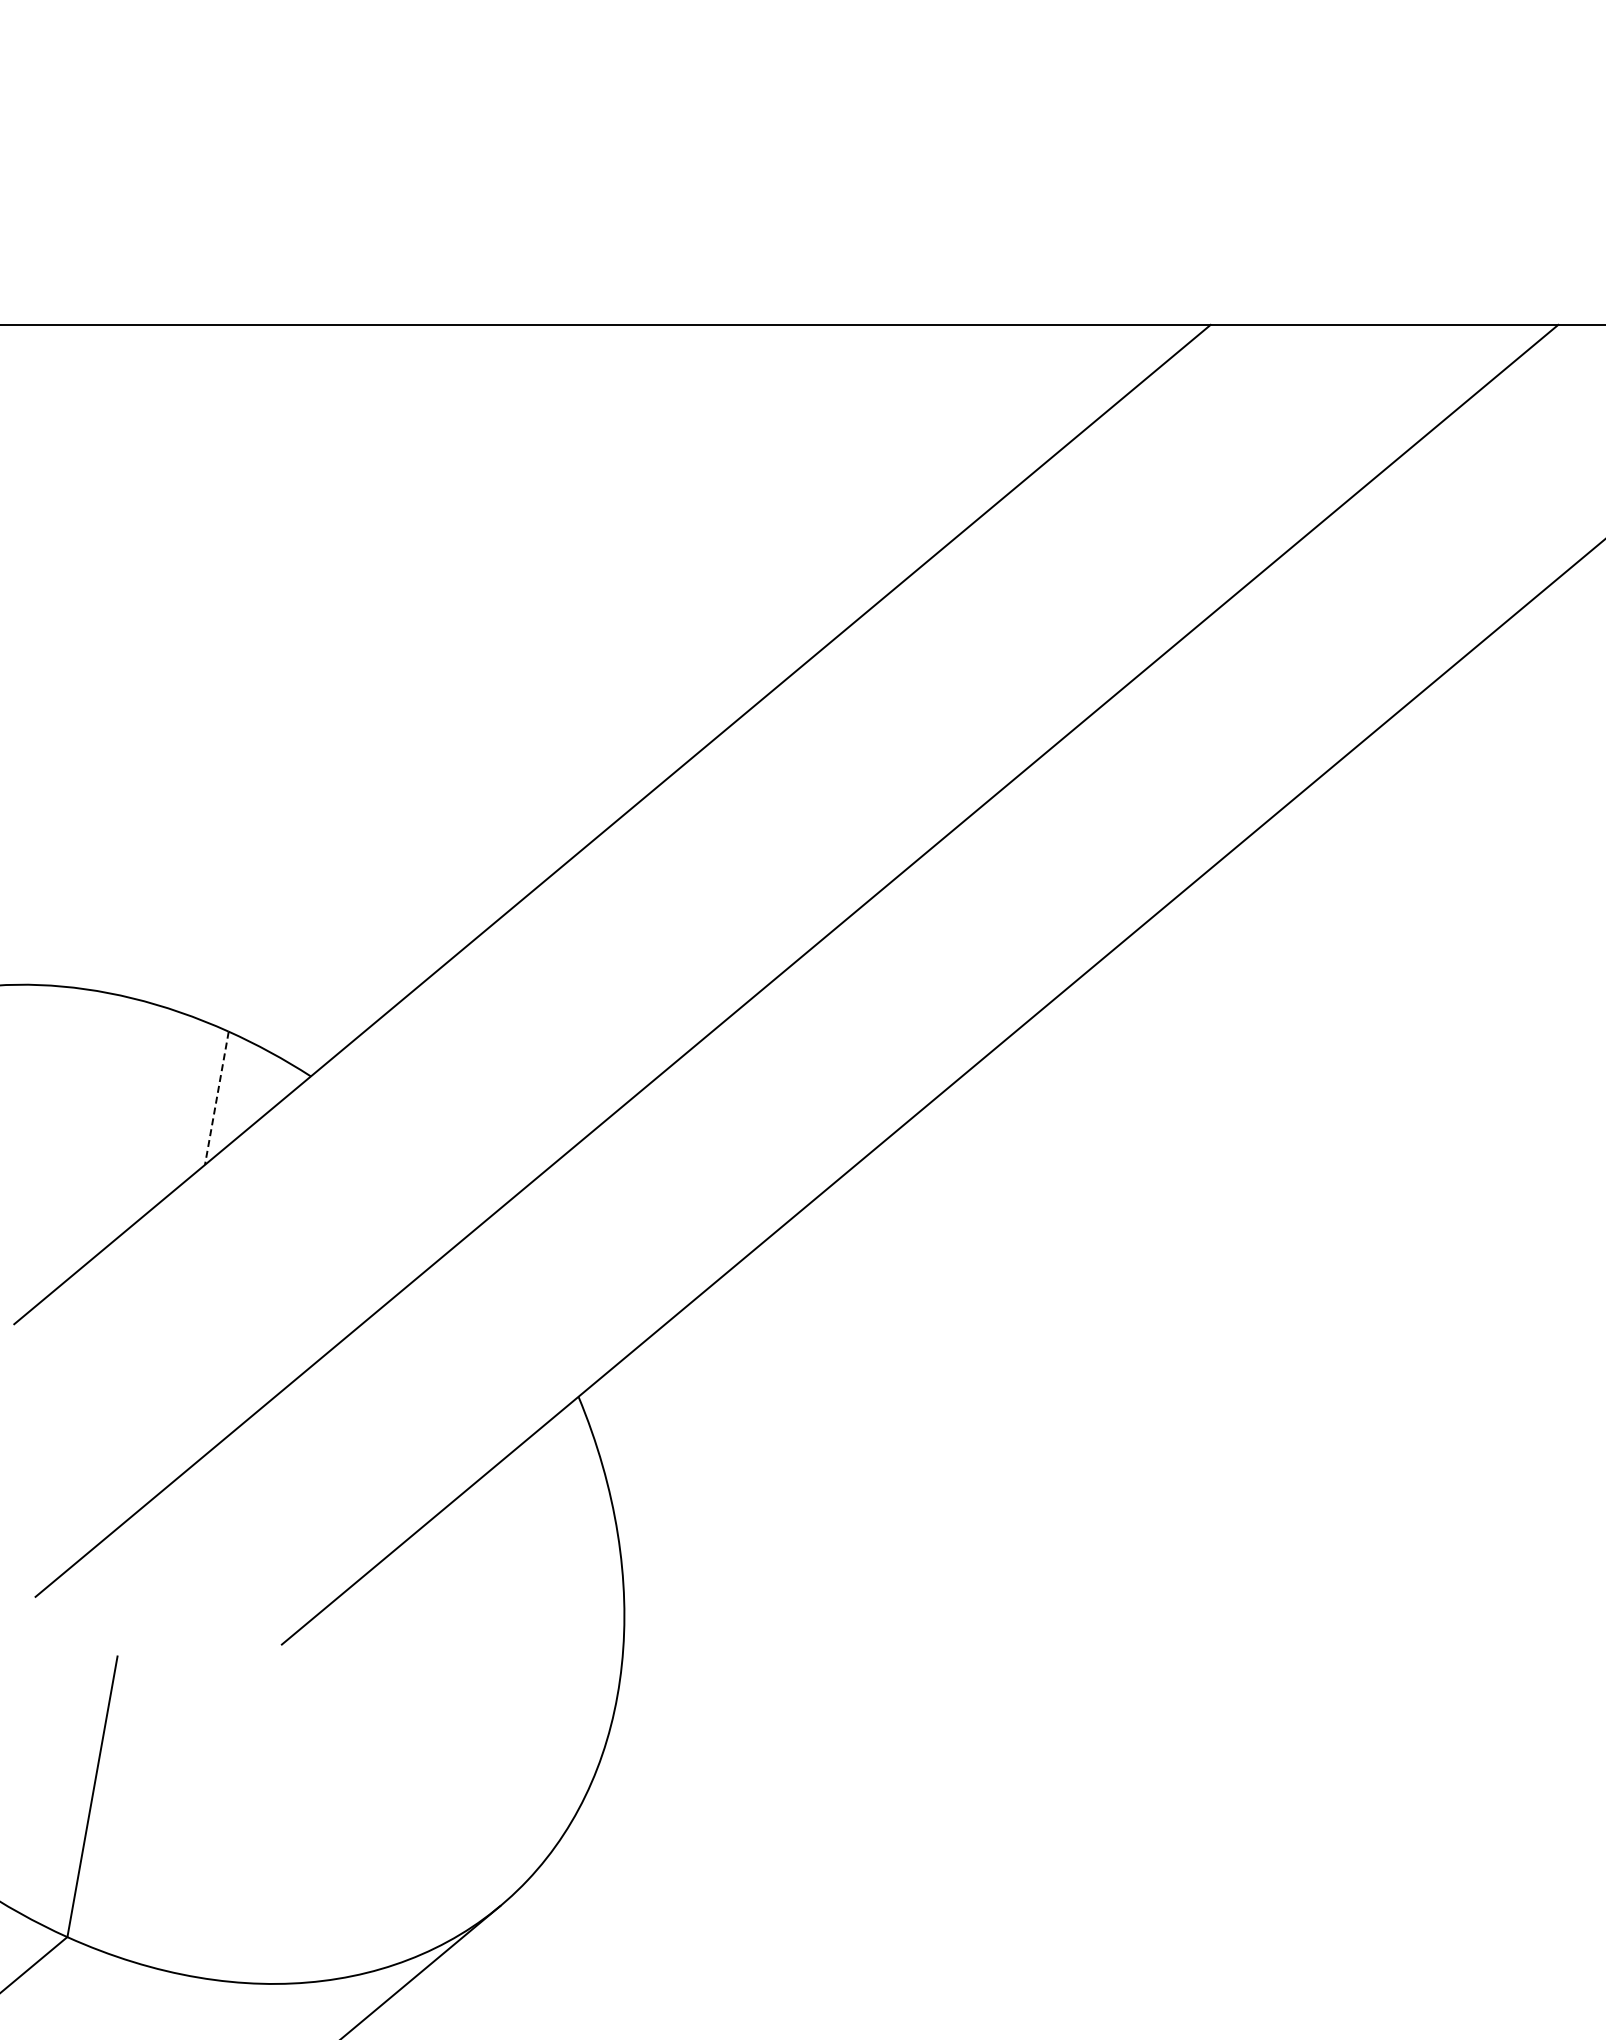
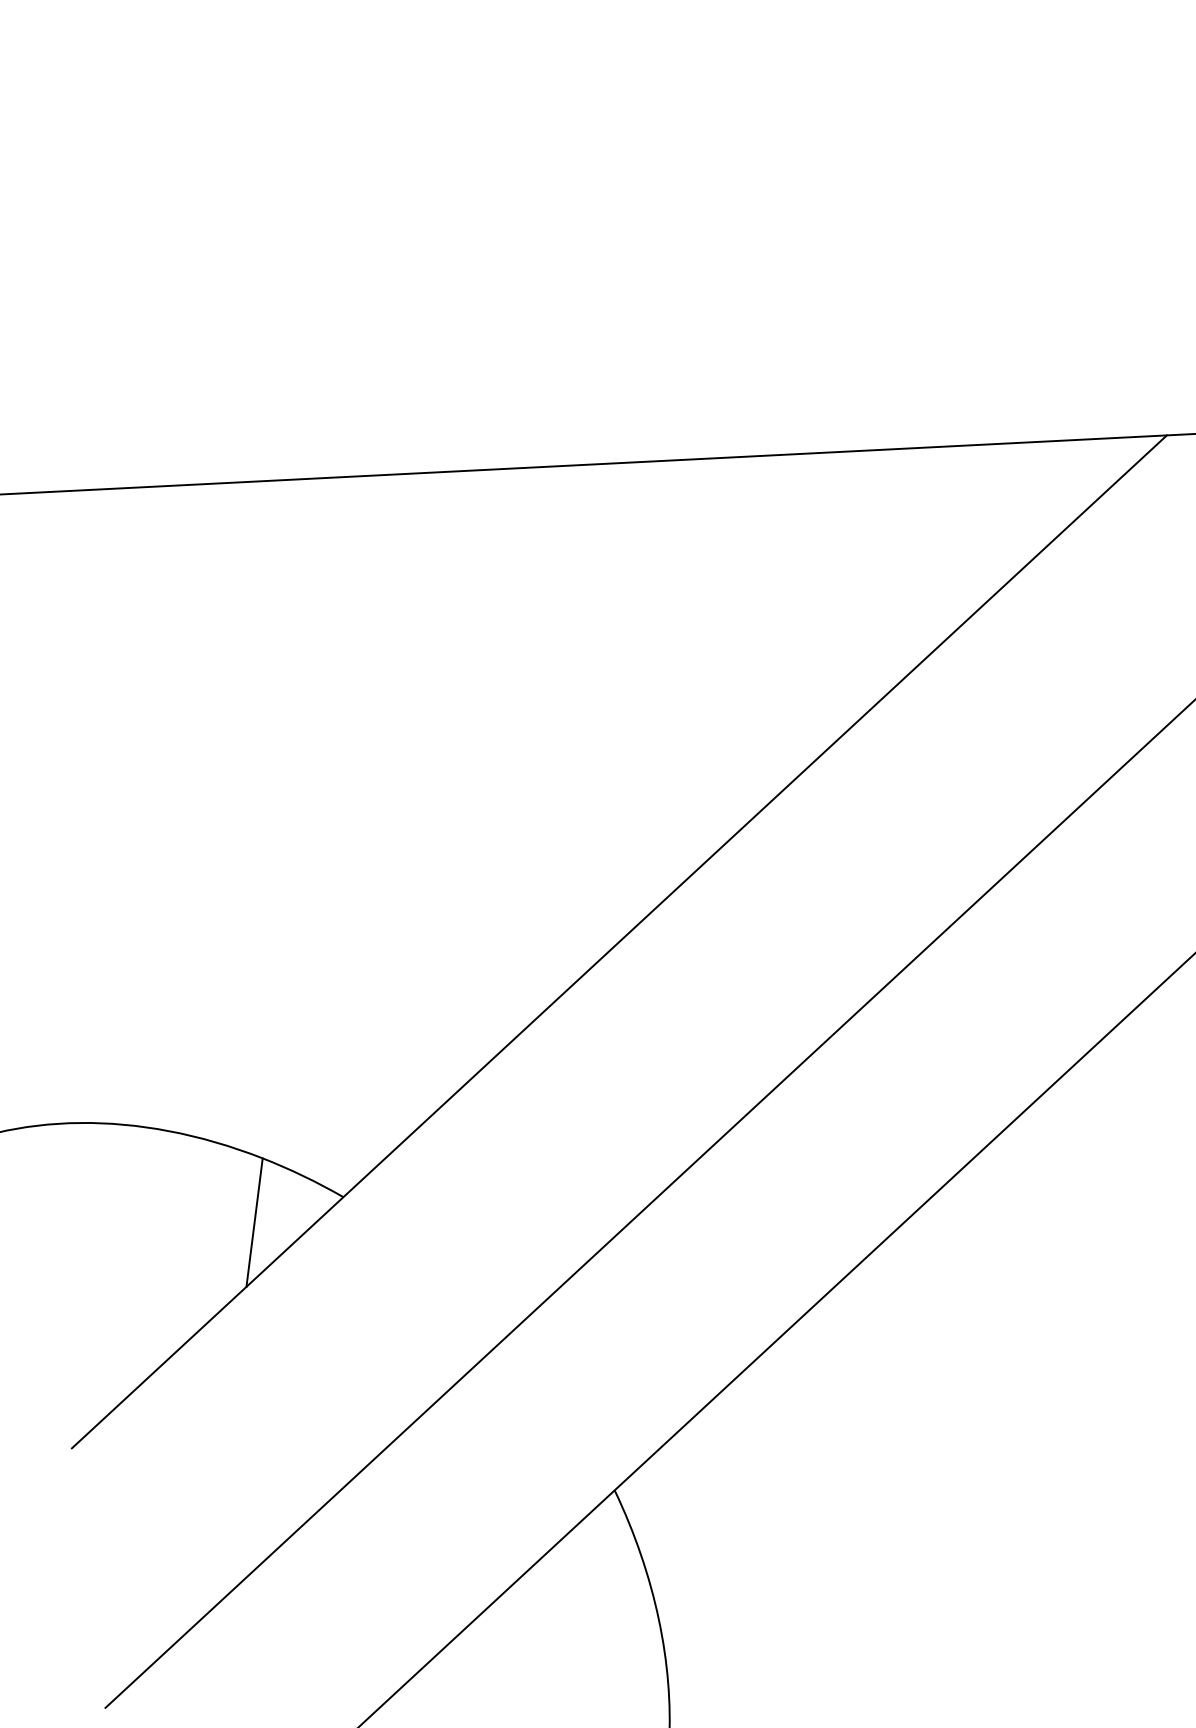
line: (216, 1098) -> (254, 1222), dashed -> solid

